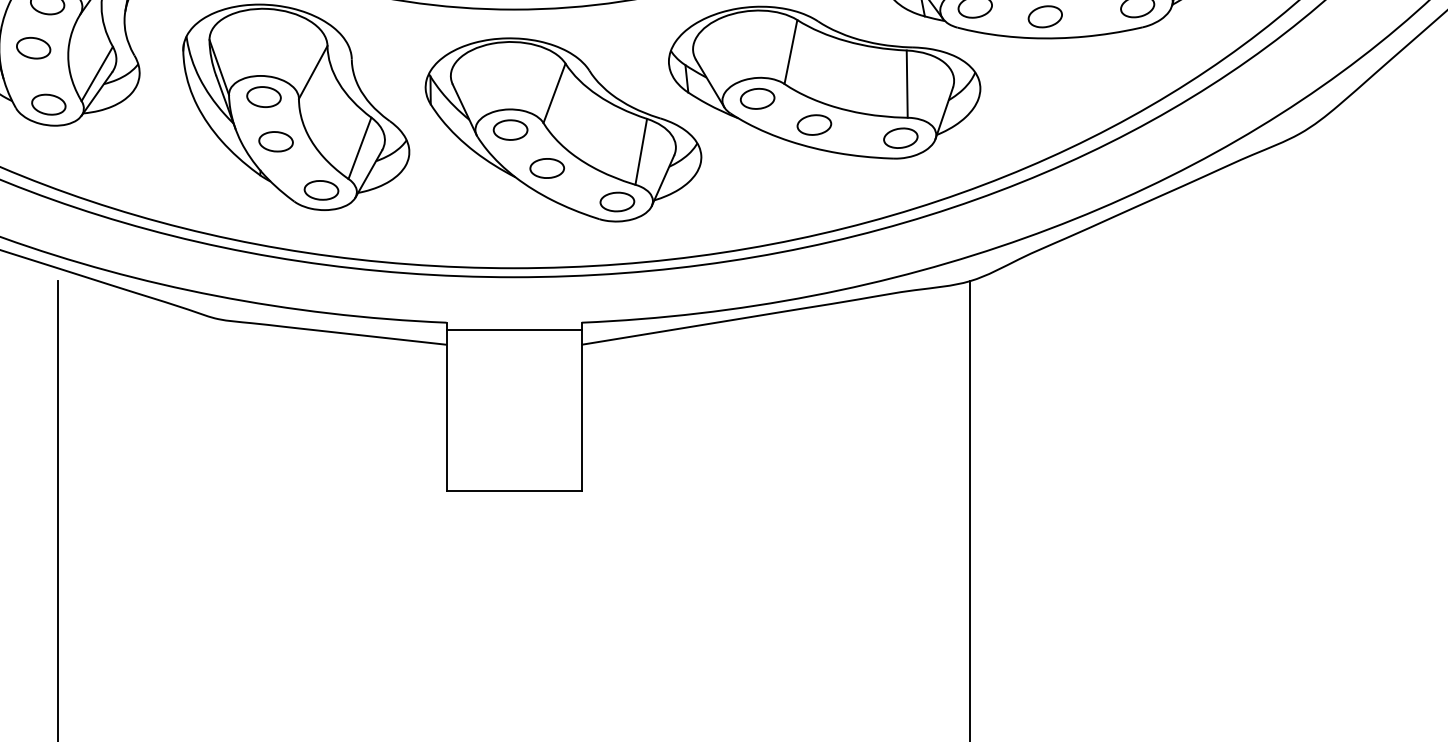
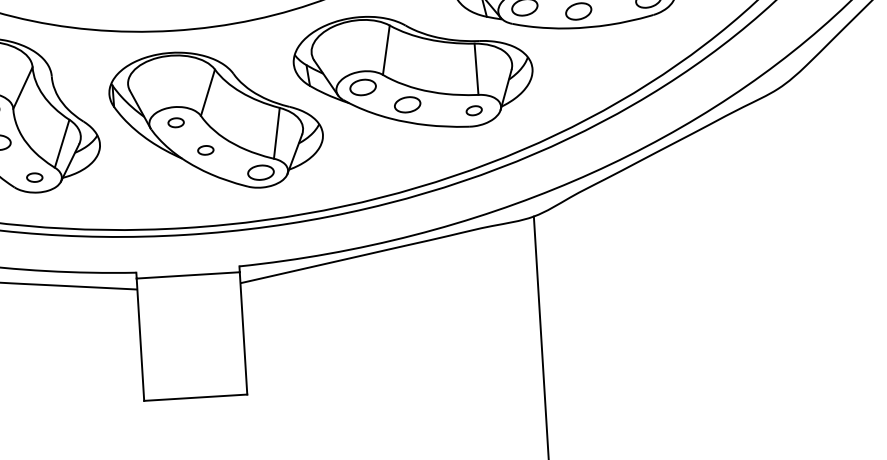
part: (510, 129) -> (176, 122), size x0.6
part: (900, 137) -> (473, 110), size x0.6
part: (546, 168) -> (205, 150), size x0.6
part: (321, 190) -> (34, 177), size x0.6

